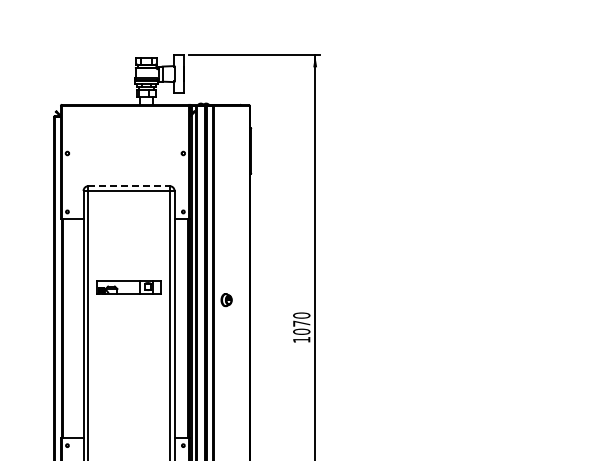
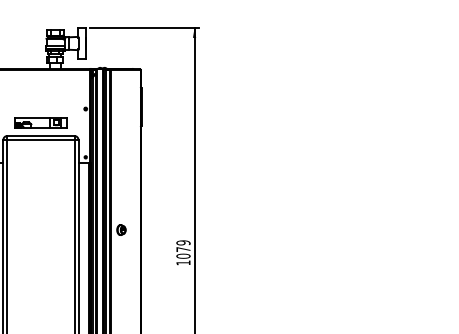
line: (129, 186) -> (41, 136), dashed -> solid
part: (128, 287) -> (40, 123), moved
text: (301, 315) -> (183, 242), 1070 -> 1079

